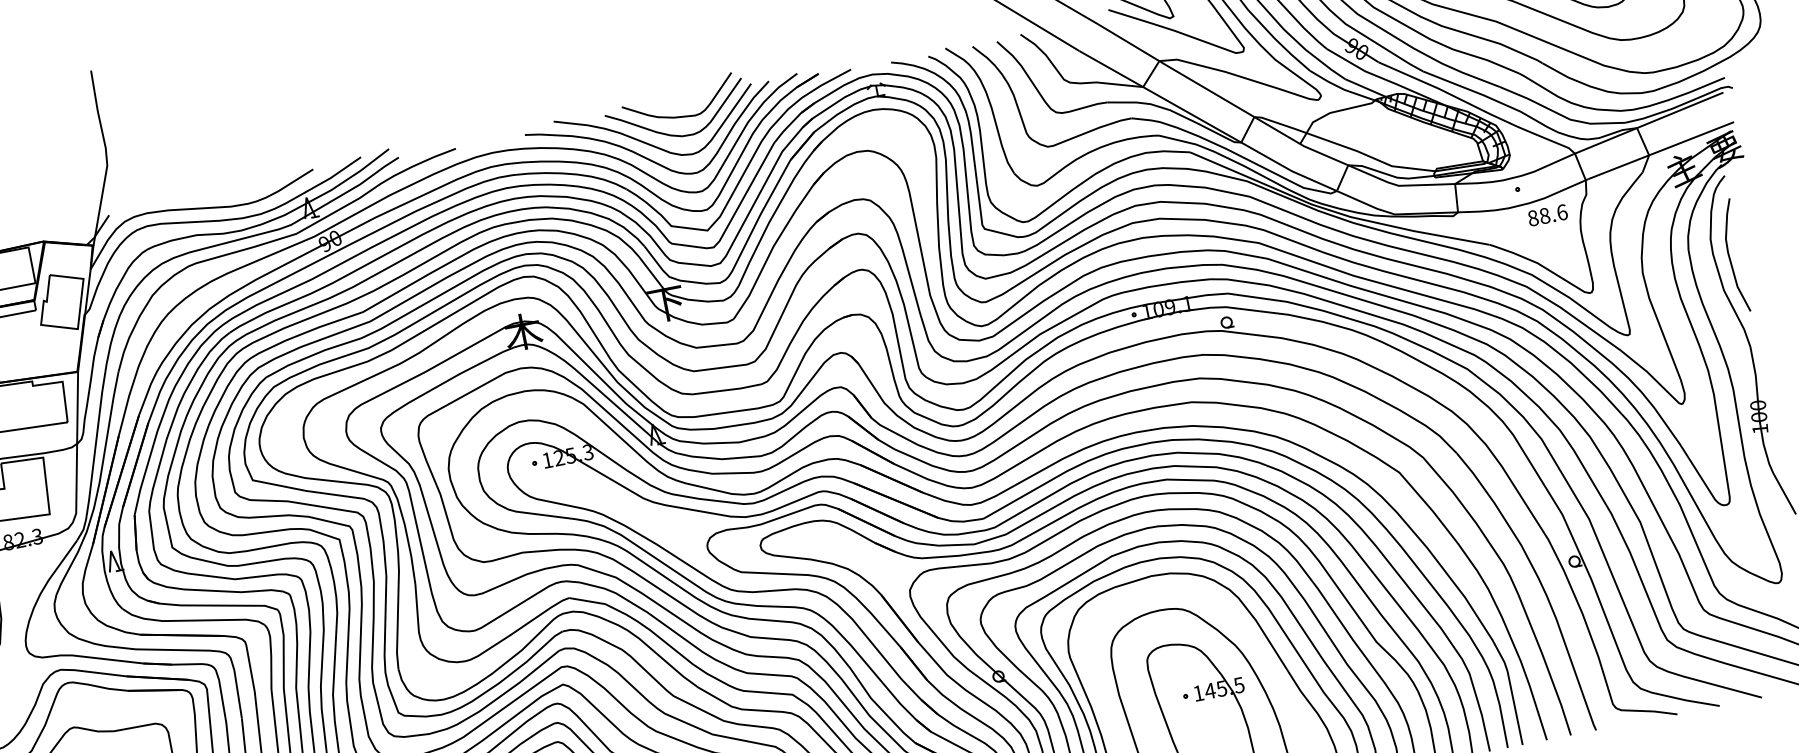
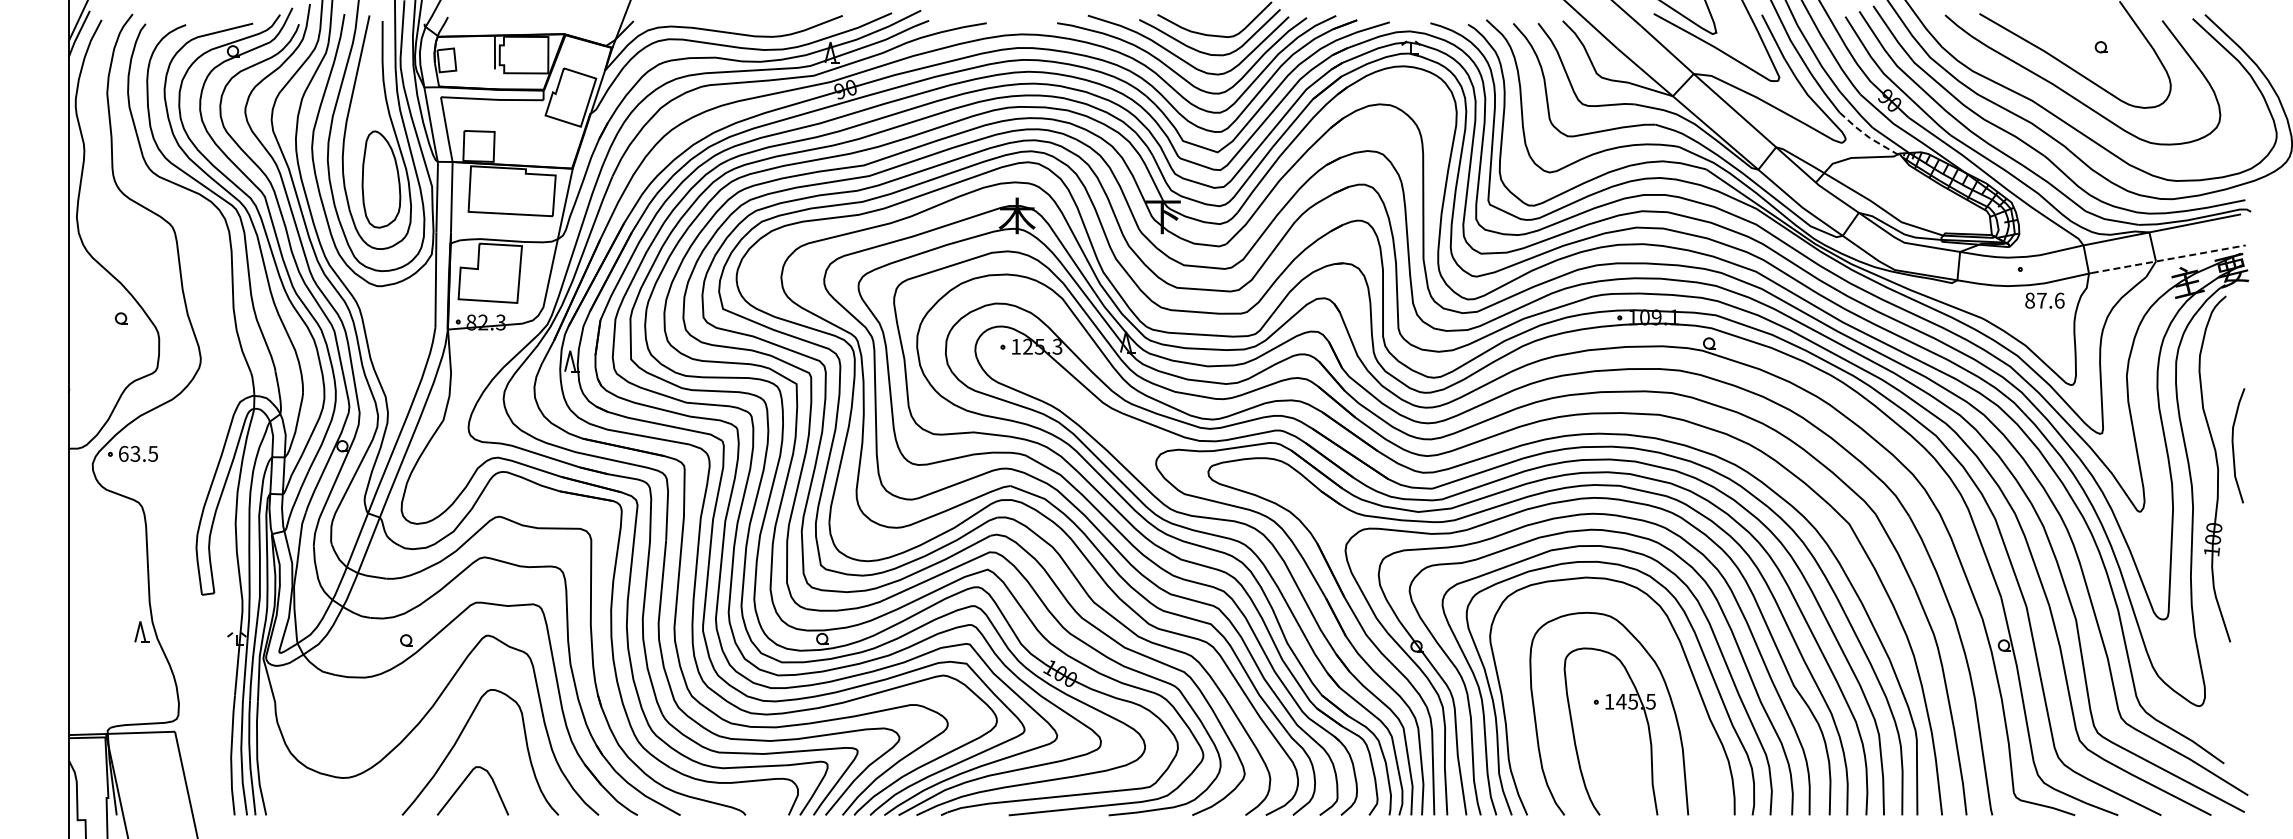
line: (1344, 89) -> (1869, 137), solid -> dashed
line: (1662, 150) -> (2169, 259), solid -> dashed
text: (1544, 215) -> (2041, 300), 88.6 -> 87.6
curve: (1729, 256) -> (2233, 445), moved

